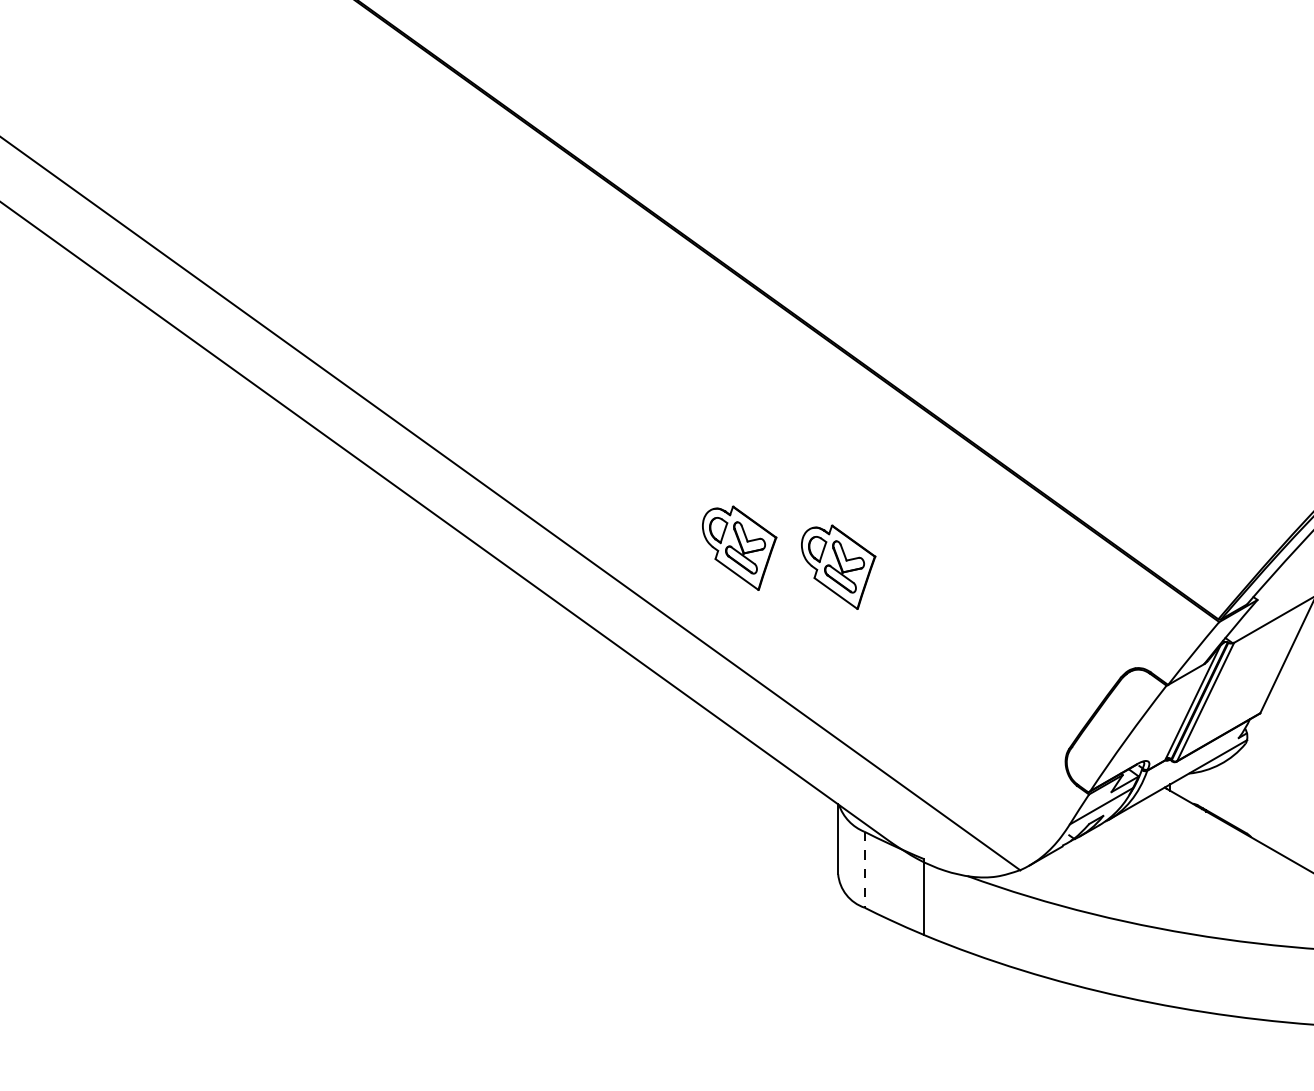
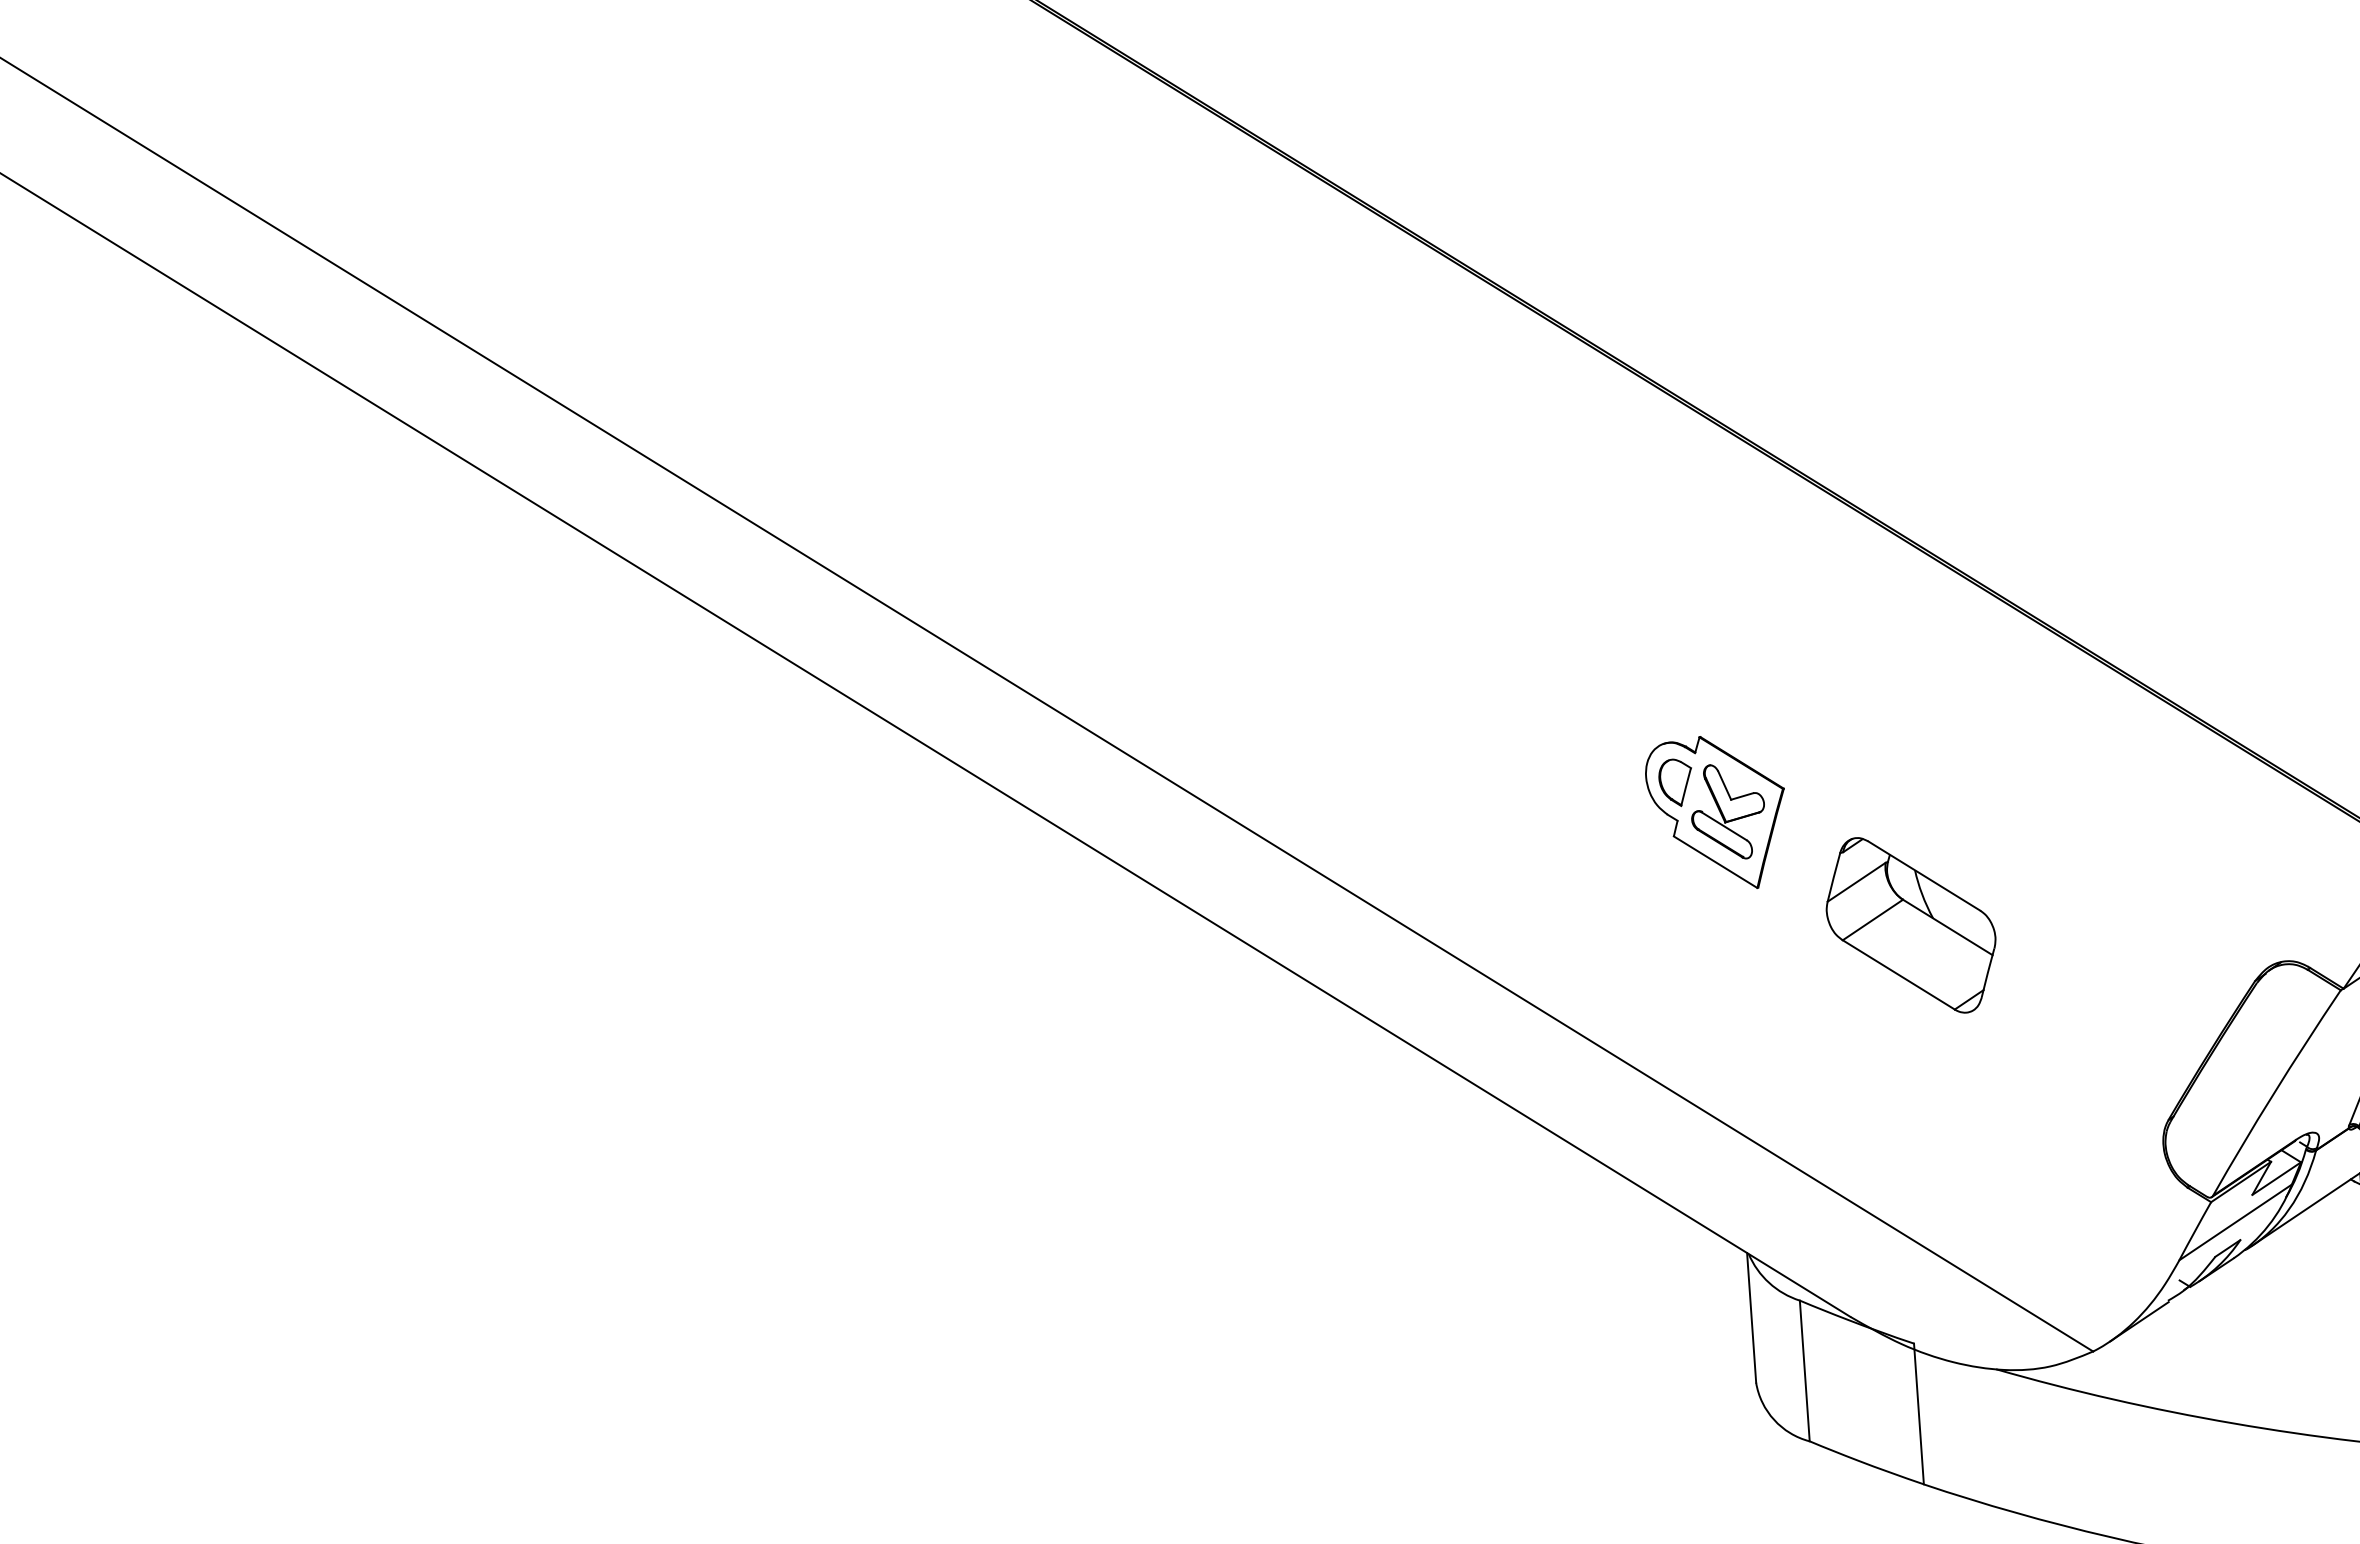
part: (739, 547) -> (1530, 789), removed
part: (938, 634) -> (1911, 924), added
line: (864, 869) -> (1804, 1370), dashed -> solid

